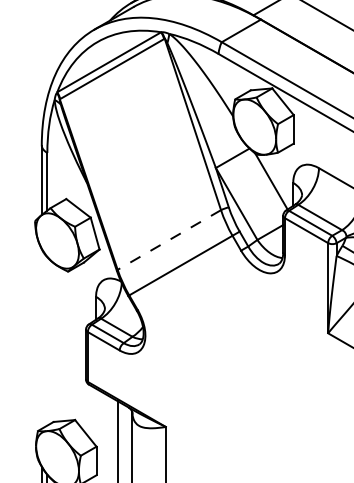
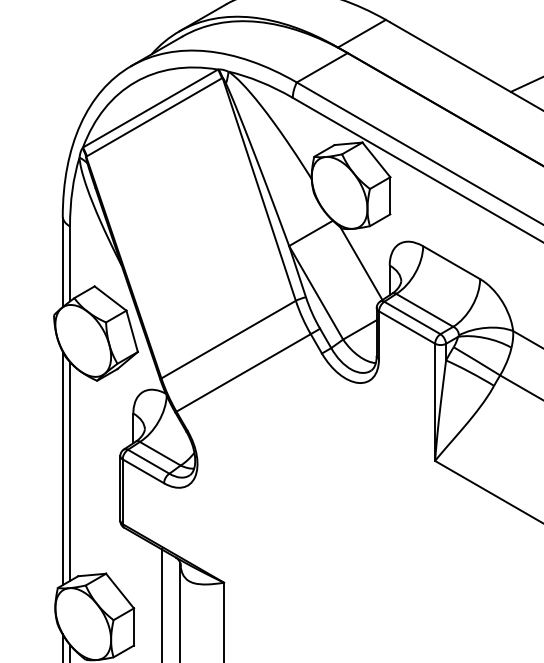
line: (169, 239) -> (228, 339), dashed -> solid
line: (41, 339) -> (62, 468), added
line: (47, 341) -> (70, 471), added

